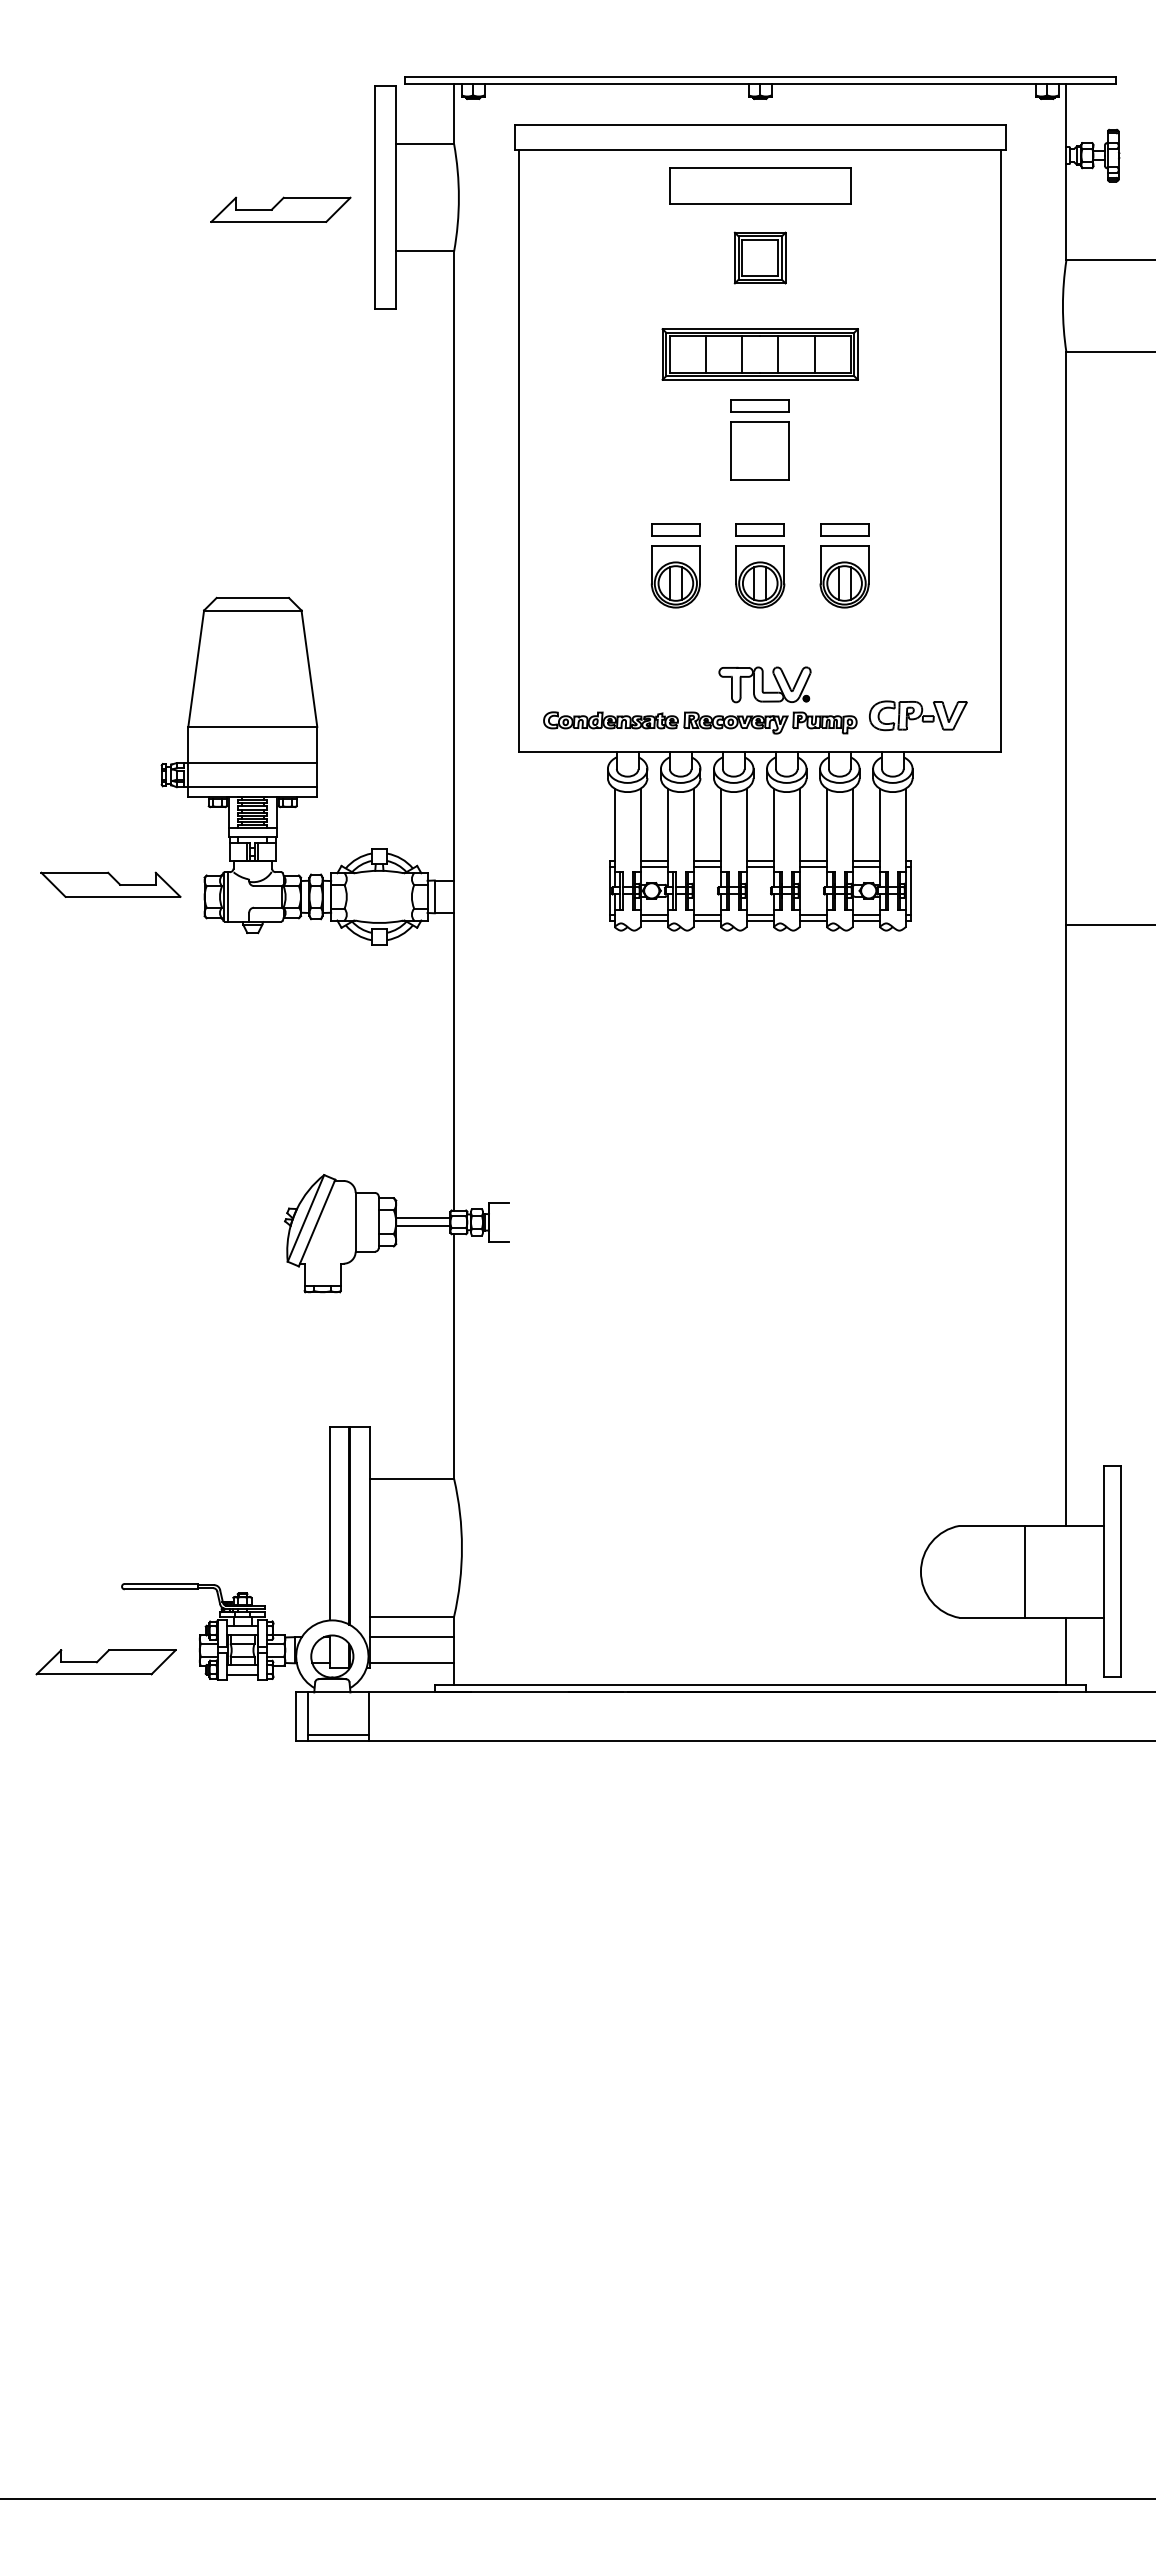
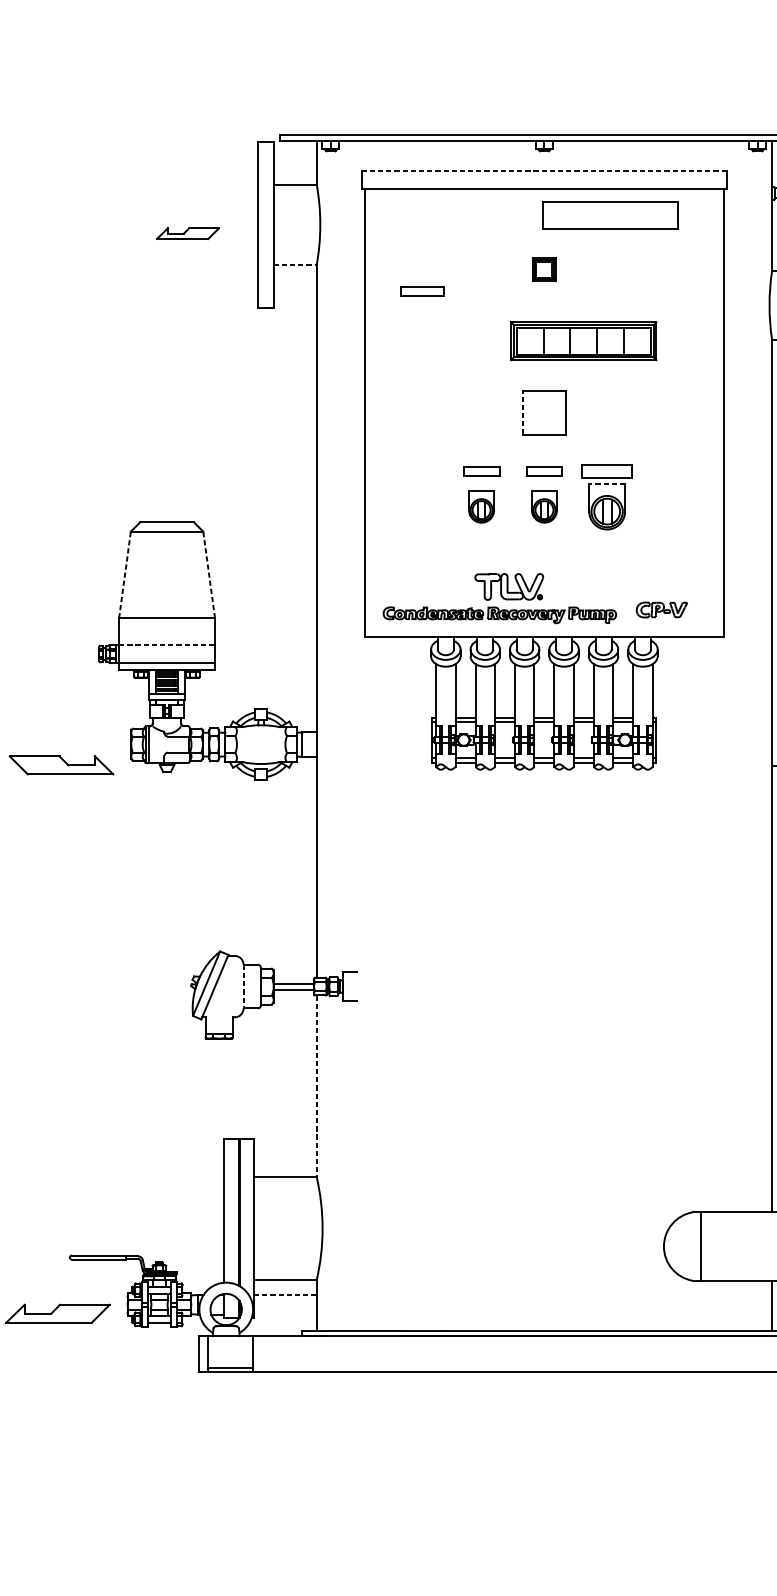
line: (759, 125) -> (543, 171), solid -> dashed
part: (760, 185) -> (610, 215), moved
part: (280, 209) -> (187, 233), size x0.6
line: (425, 251) -> (295, 264), solid -> dashed
part: (759, 257) -> (543, 269), size x0.6
part: (759, 354) -> (583, 341), moved
part: (759, 405) -> (421, 291), moved
line: (731, 450) -> (523, 412), solid -> dashed
part: (844, 529) -> (607, 471), size x1.4
line: (844, 545) -> (607, 483), solid -> dashed
part: (675, 576) -> (481, 506), size x0.7
part: (760, 576) -> (544, 506), size x0.7
line: (196, 668) -> (125, 574), solid -> dashed
line: (309, 668) -> (209, 574), solid -> dashed
part: (764, 684) -> (508, 586), moved
part: (918, 715) -> (662, 609), size x0.7
line: (253, 763) -> (167, 645), solid -> dashed
part: (110, 884) -> (61, 765), moved
line: (355, 1222) -> (243, 986), solid -> dashed
line: (454, 1357) -> (317, 1087), solid -> dashed
line: (1025, 1571) -> (701, 1246), moved
line: (412, 1637) -> (285, 1295), solid -> dashed
line: (411, 1663) -> (285, 1314), removed

